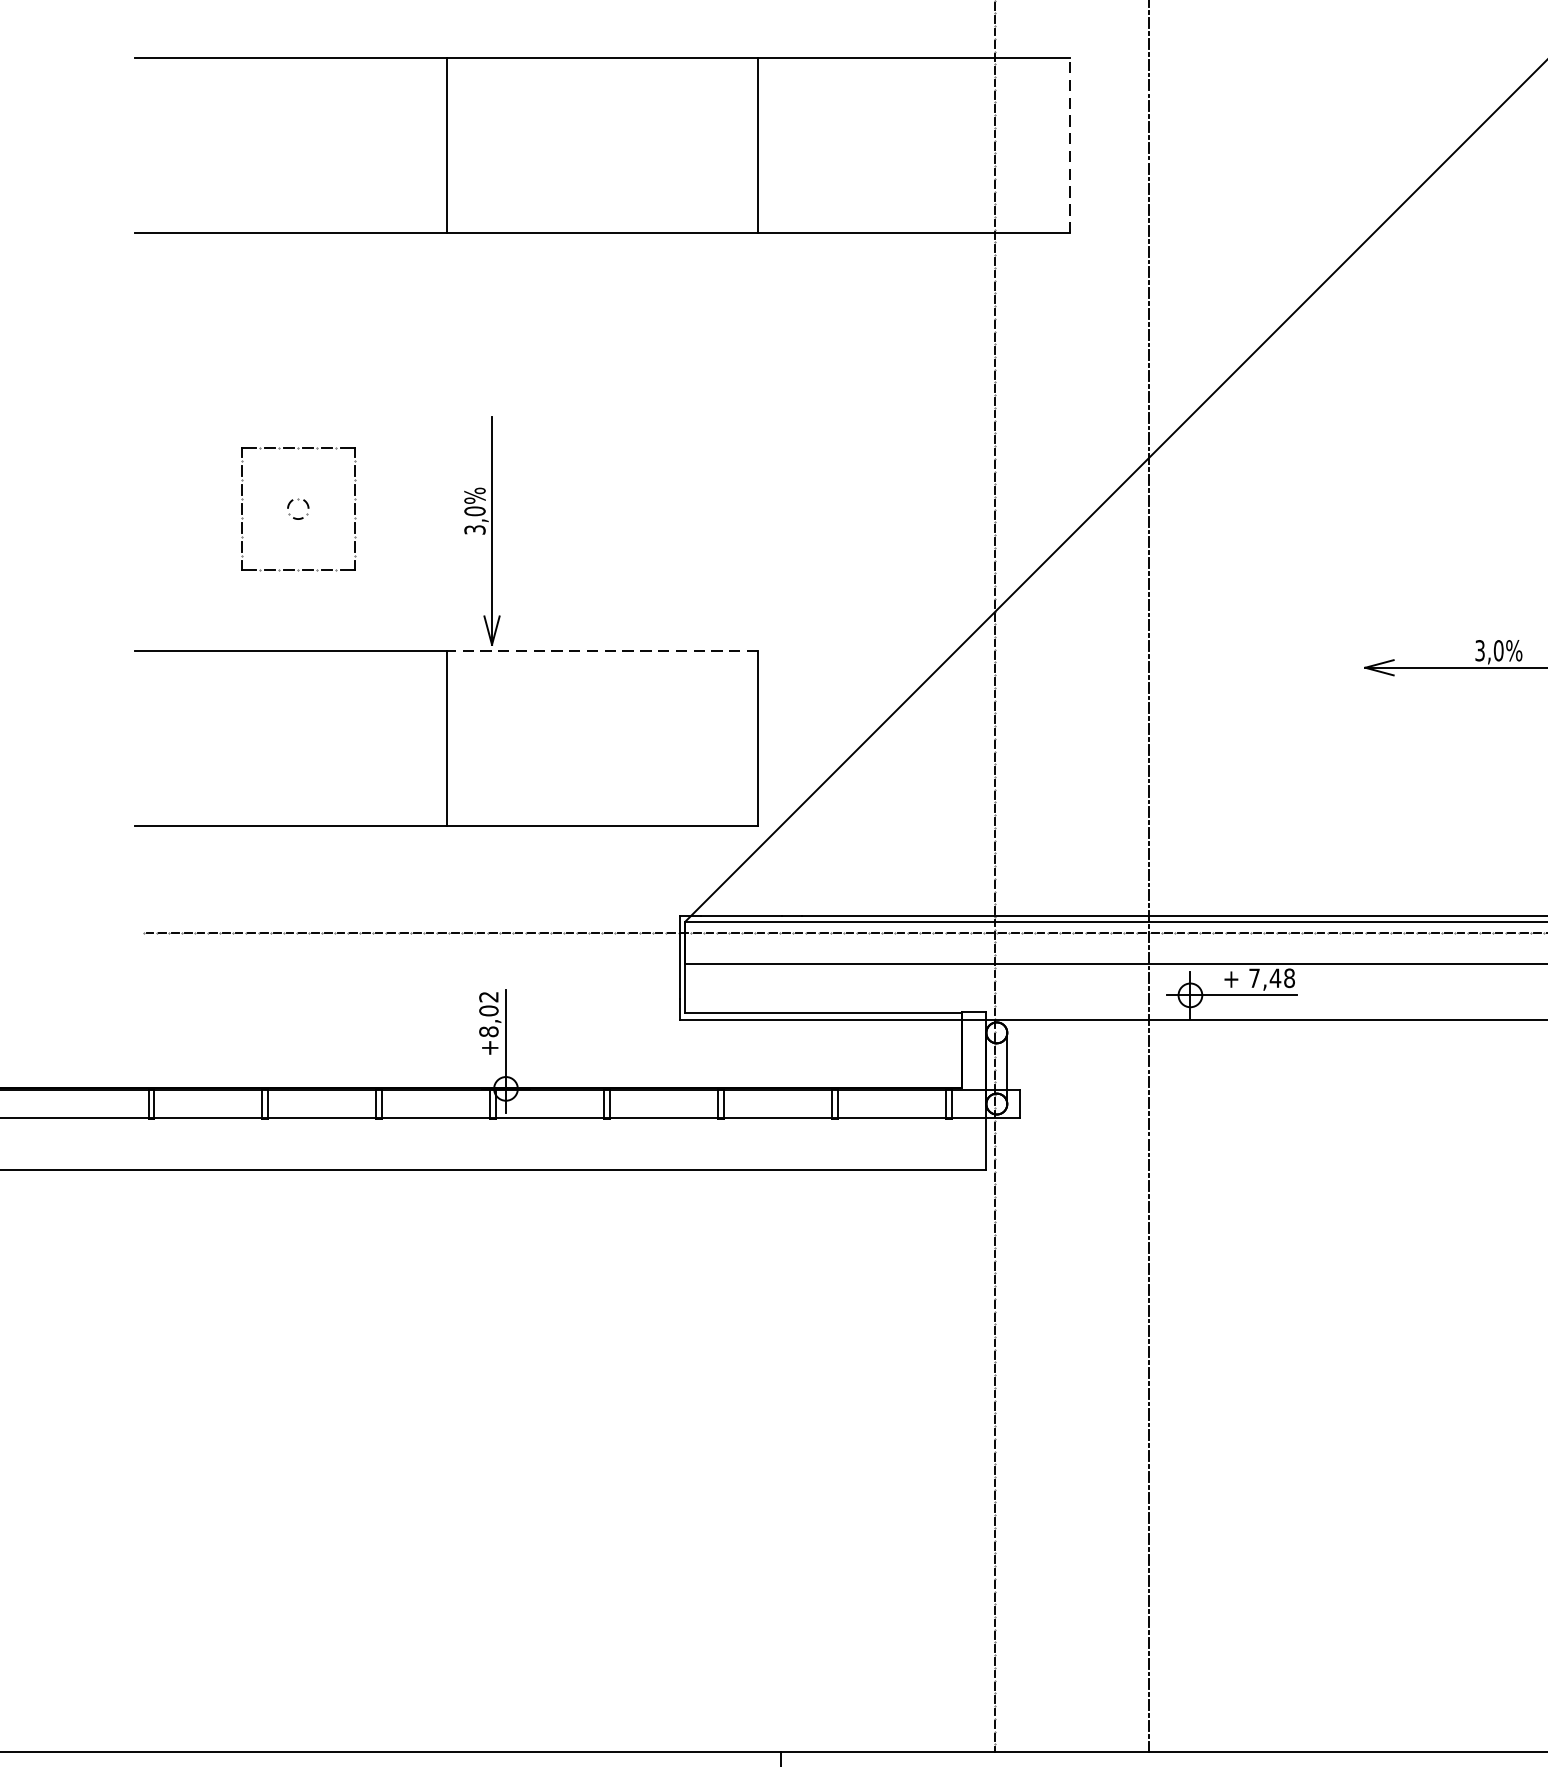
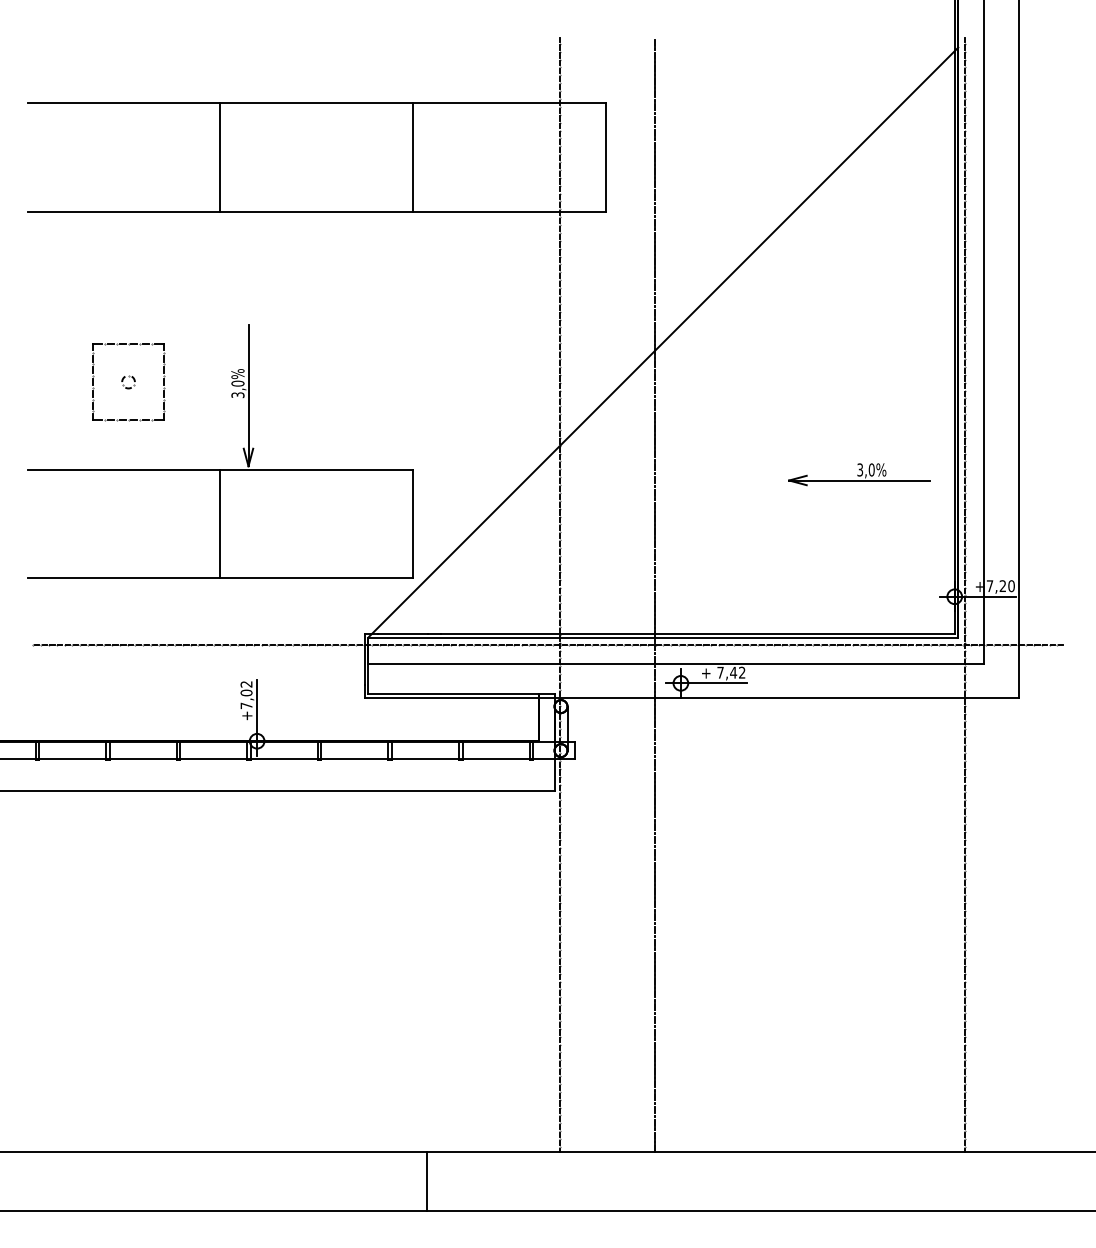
line: (1070, 144) -> (606, 156), dashed -> solid
line: (601, 649) -> (316, 469), dashed -> solid
text: (1289, 977) -> (742, 672), 7,48 -> 7,42
text: (488, 1031) -> (246, 705), +8,02 -> +7,02

